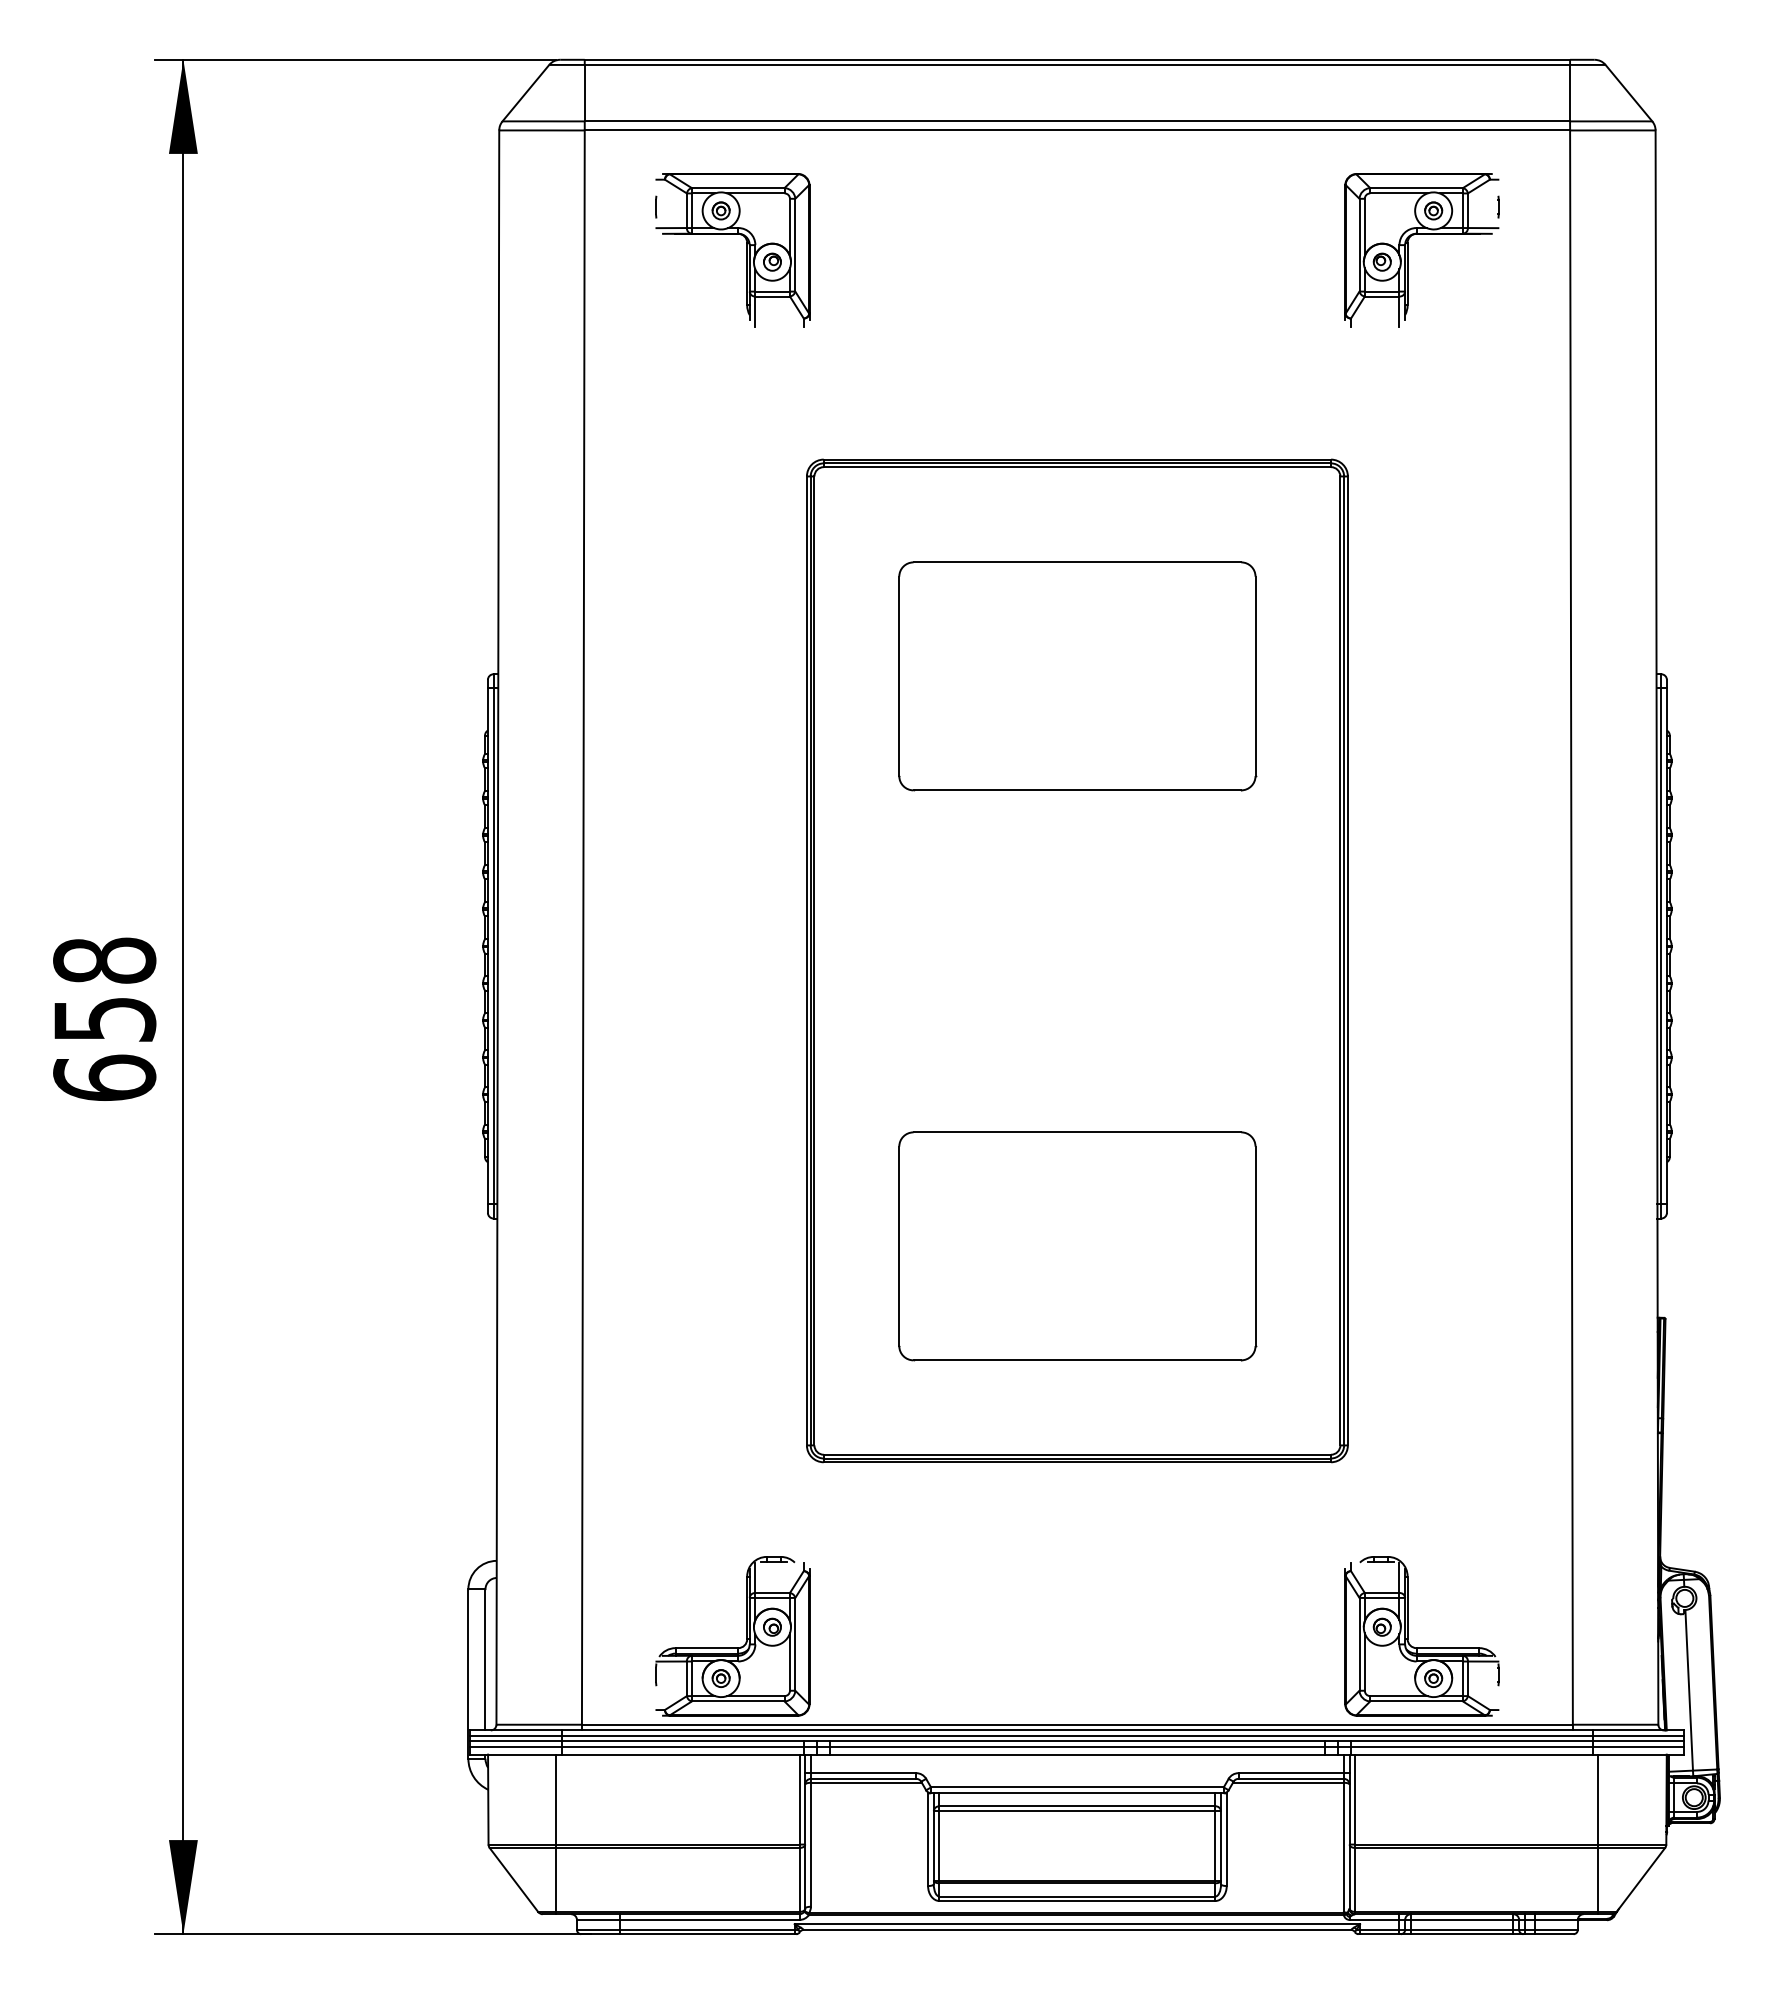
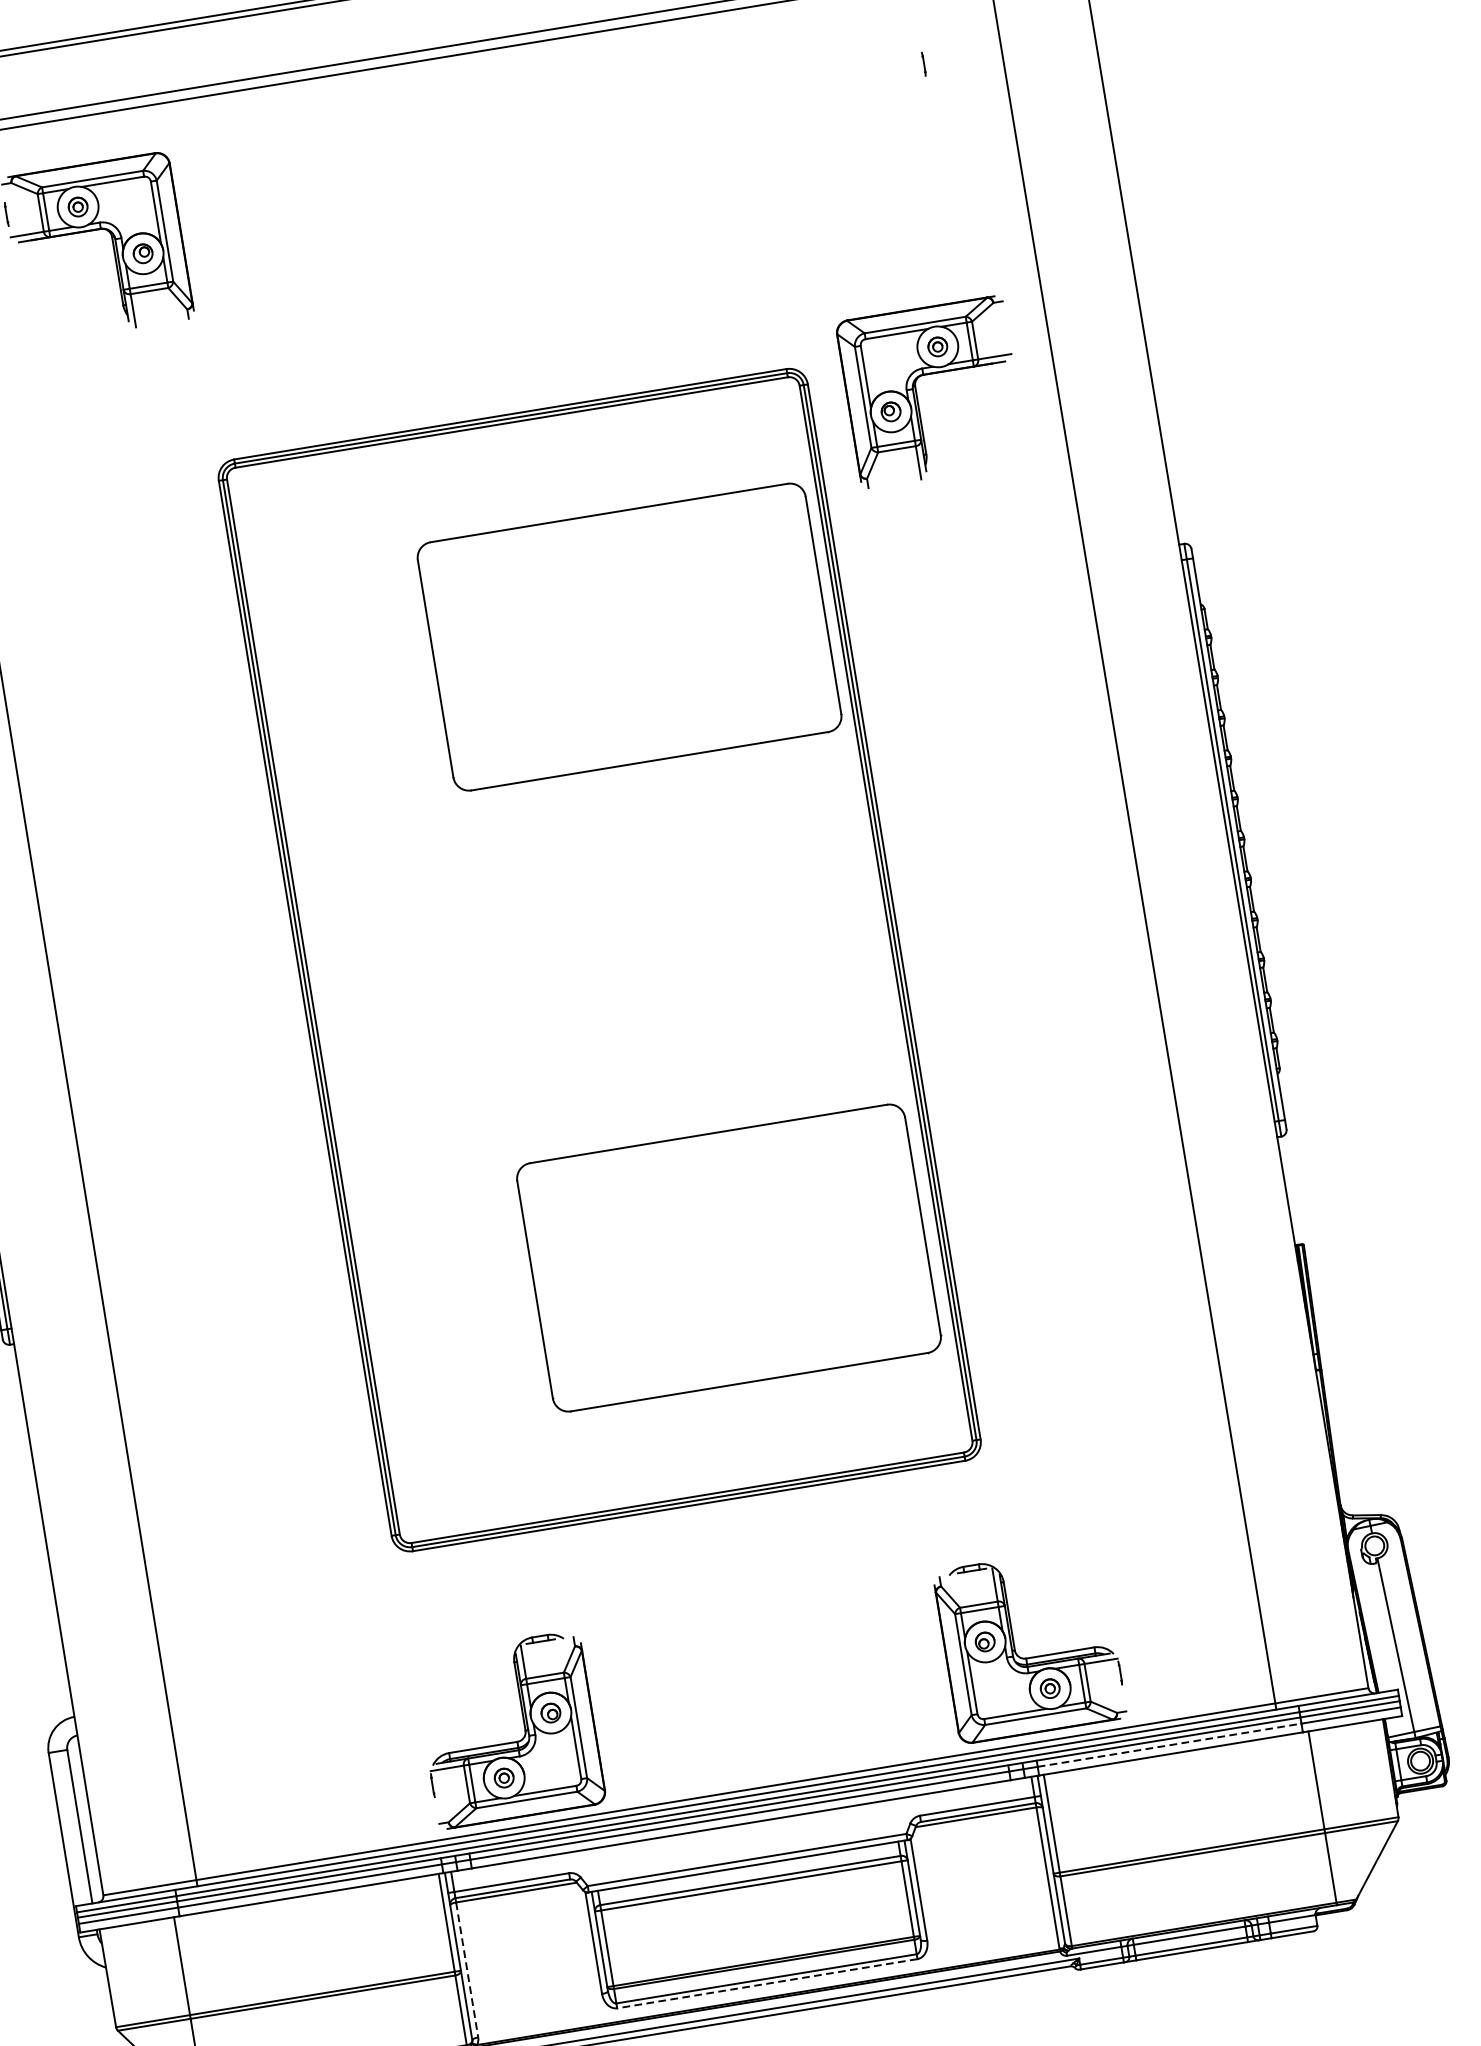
part: (1408, 250) -> (917, 394), moved
part: (1077, 676) -> (629, 637), moved
part: (1077, 1246) -> (729, 1258), moved
part: (732, 1647) -> (511, 1742), moved
part: (1421, 1647) -> (1031, 1657), moved
line: (1472, 1746) -> (1169, 1745), solid -> dashed
line: (810, 1844) -> (466, 1969), solid -> dashed
line: (1077, 1901) -> (767, 1984), solid -> dashed

